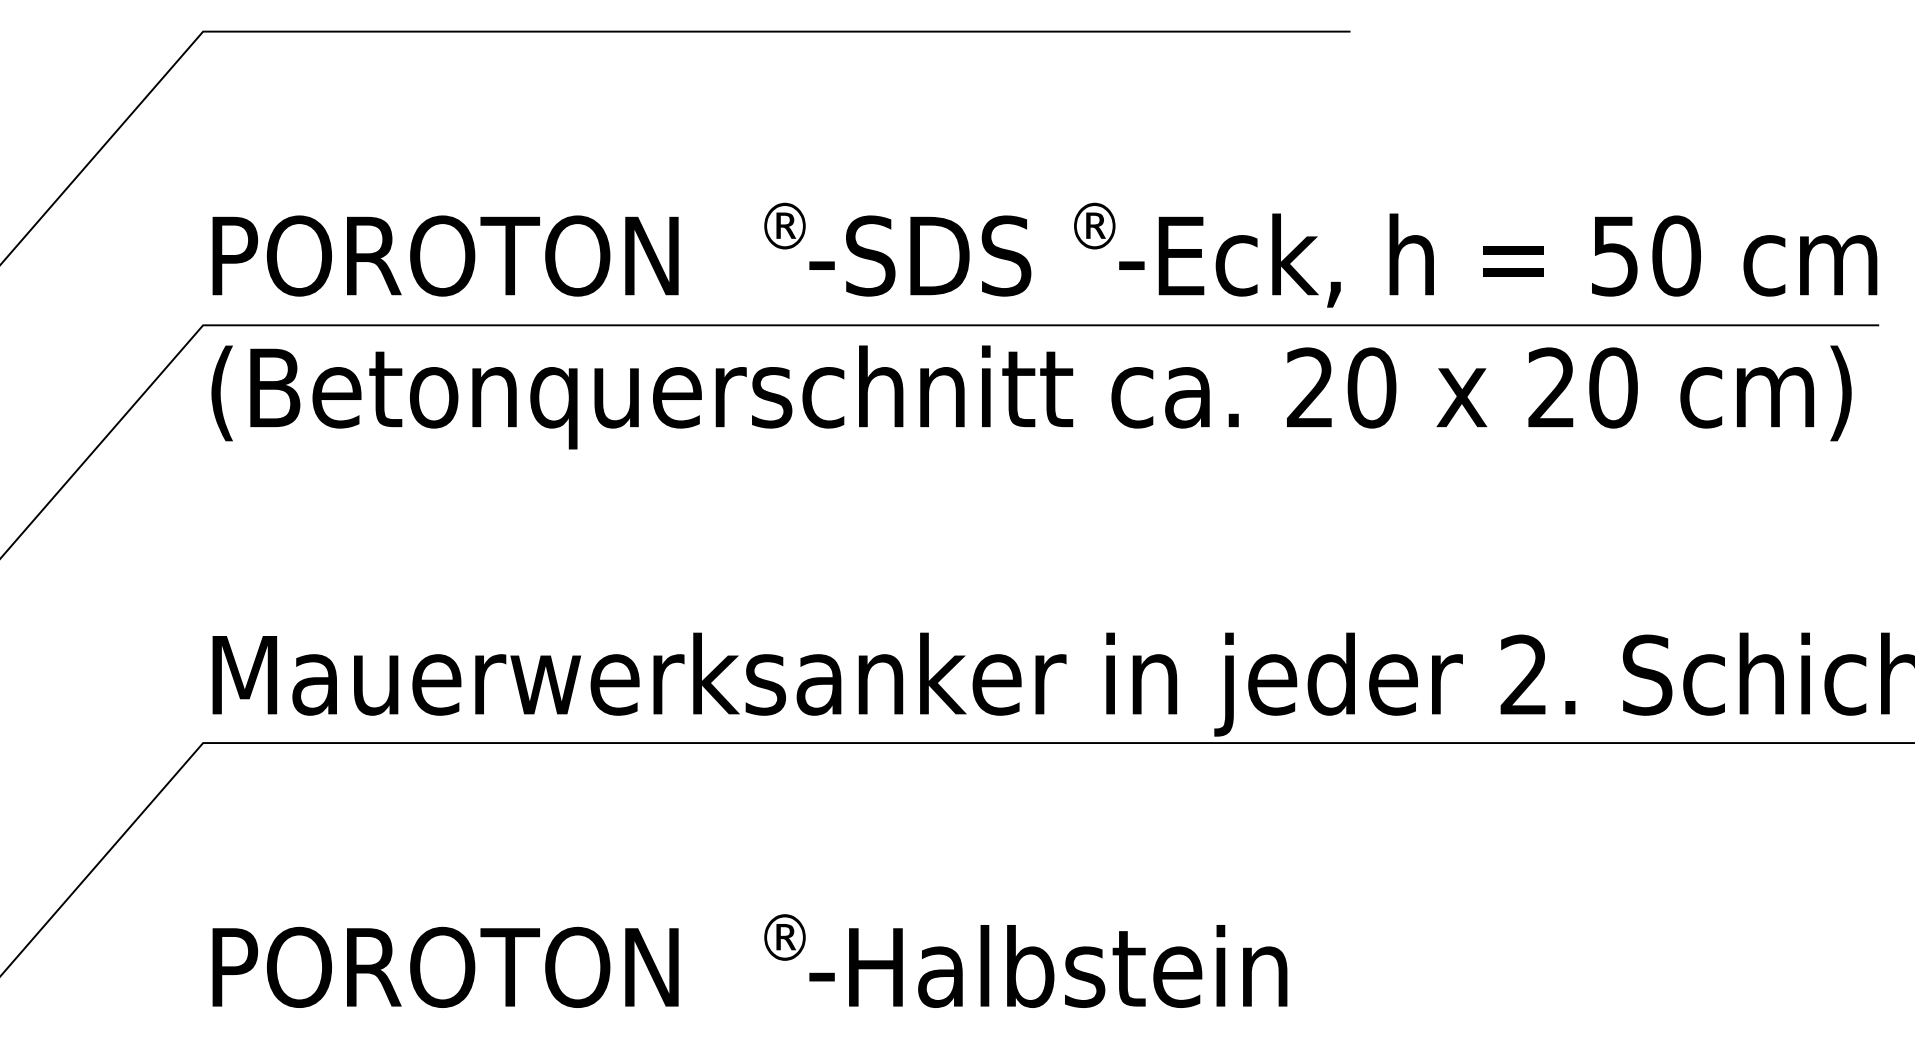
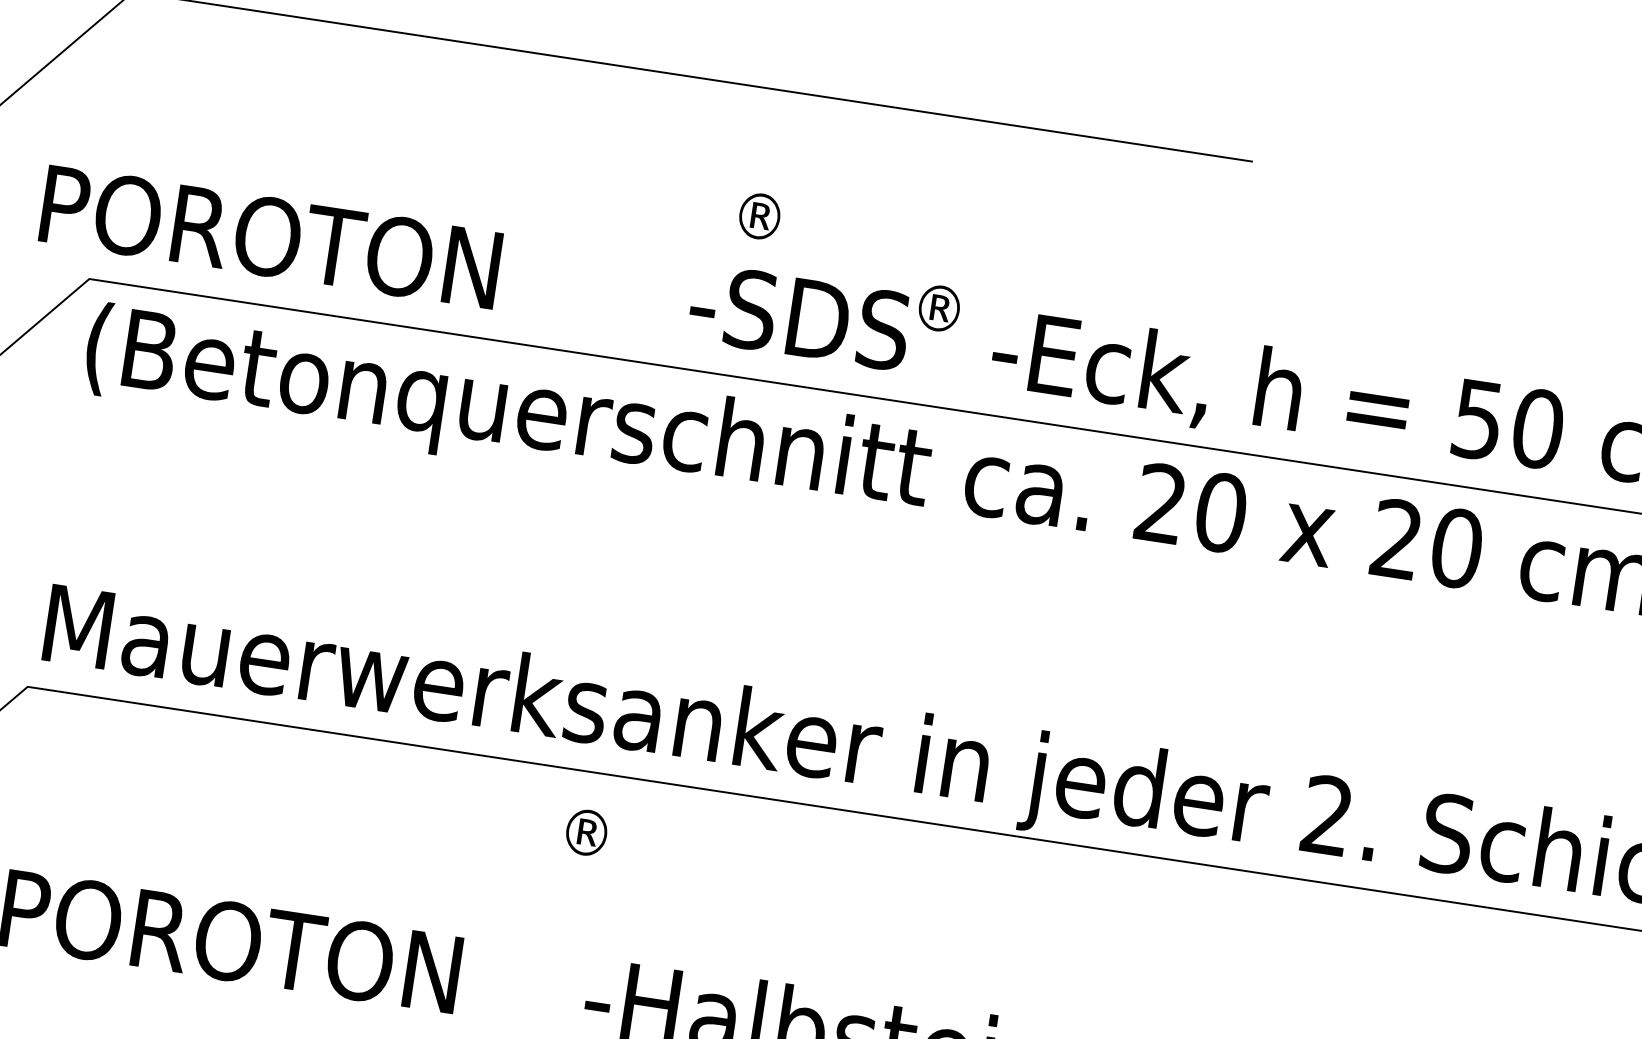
text: (784, 225) -> (759, 215), moved
text: (1094, 225) -> (939, 307), moved
text: (445, 255) -> (270, 236), moved
text: (784, 937) -> (586, 832), moved

